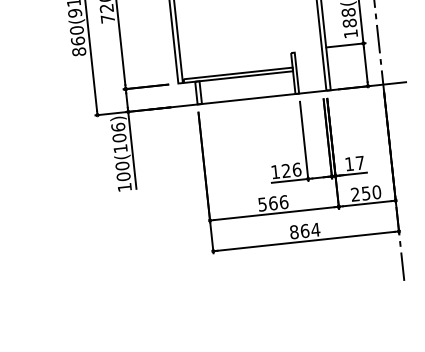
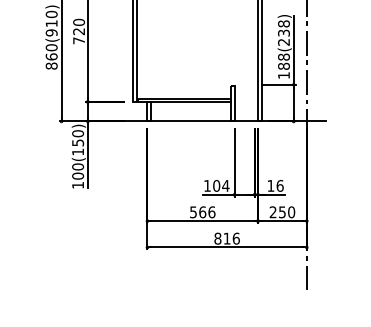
text: (119, 132) -> (78, 138), 100(106) -> 100(150)
text: (359, 162) -> (279, 185), 17 -> 16
text: (291, 169) -> (221, 185), 126 -> 104
text: (310, 230) -> (231, 238), 864 -> 816

